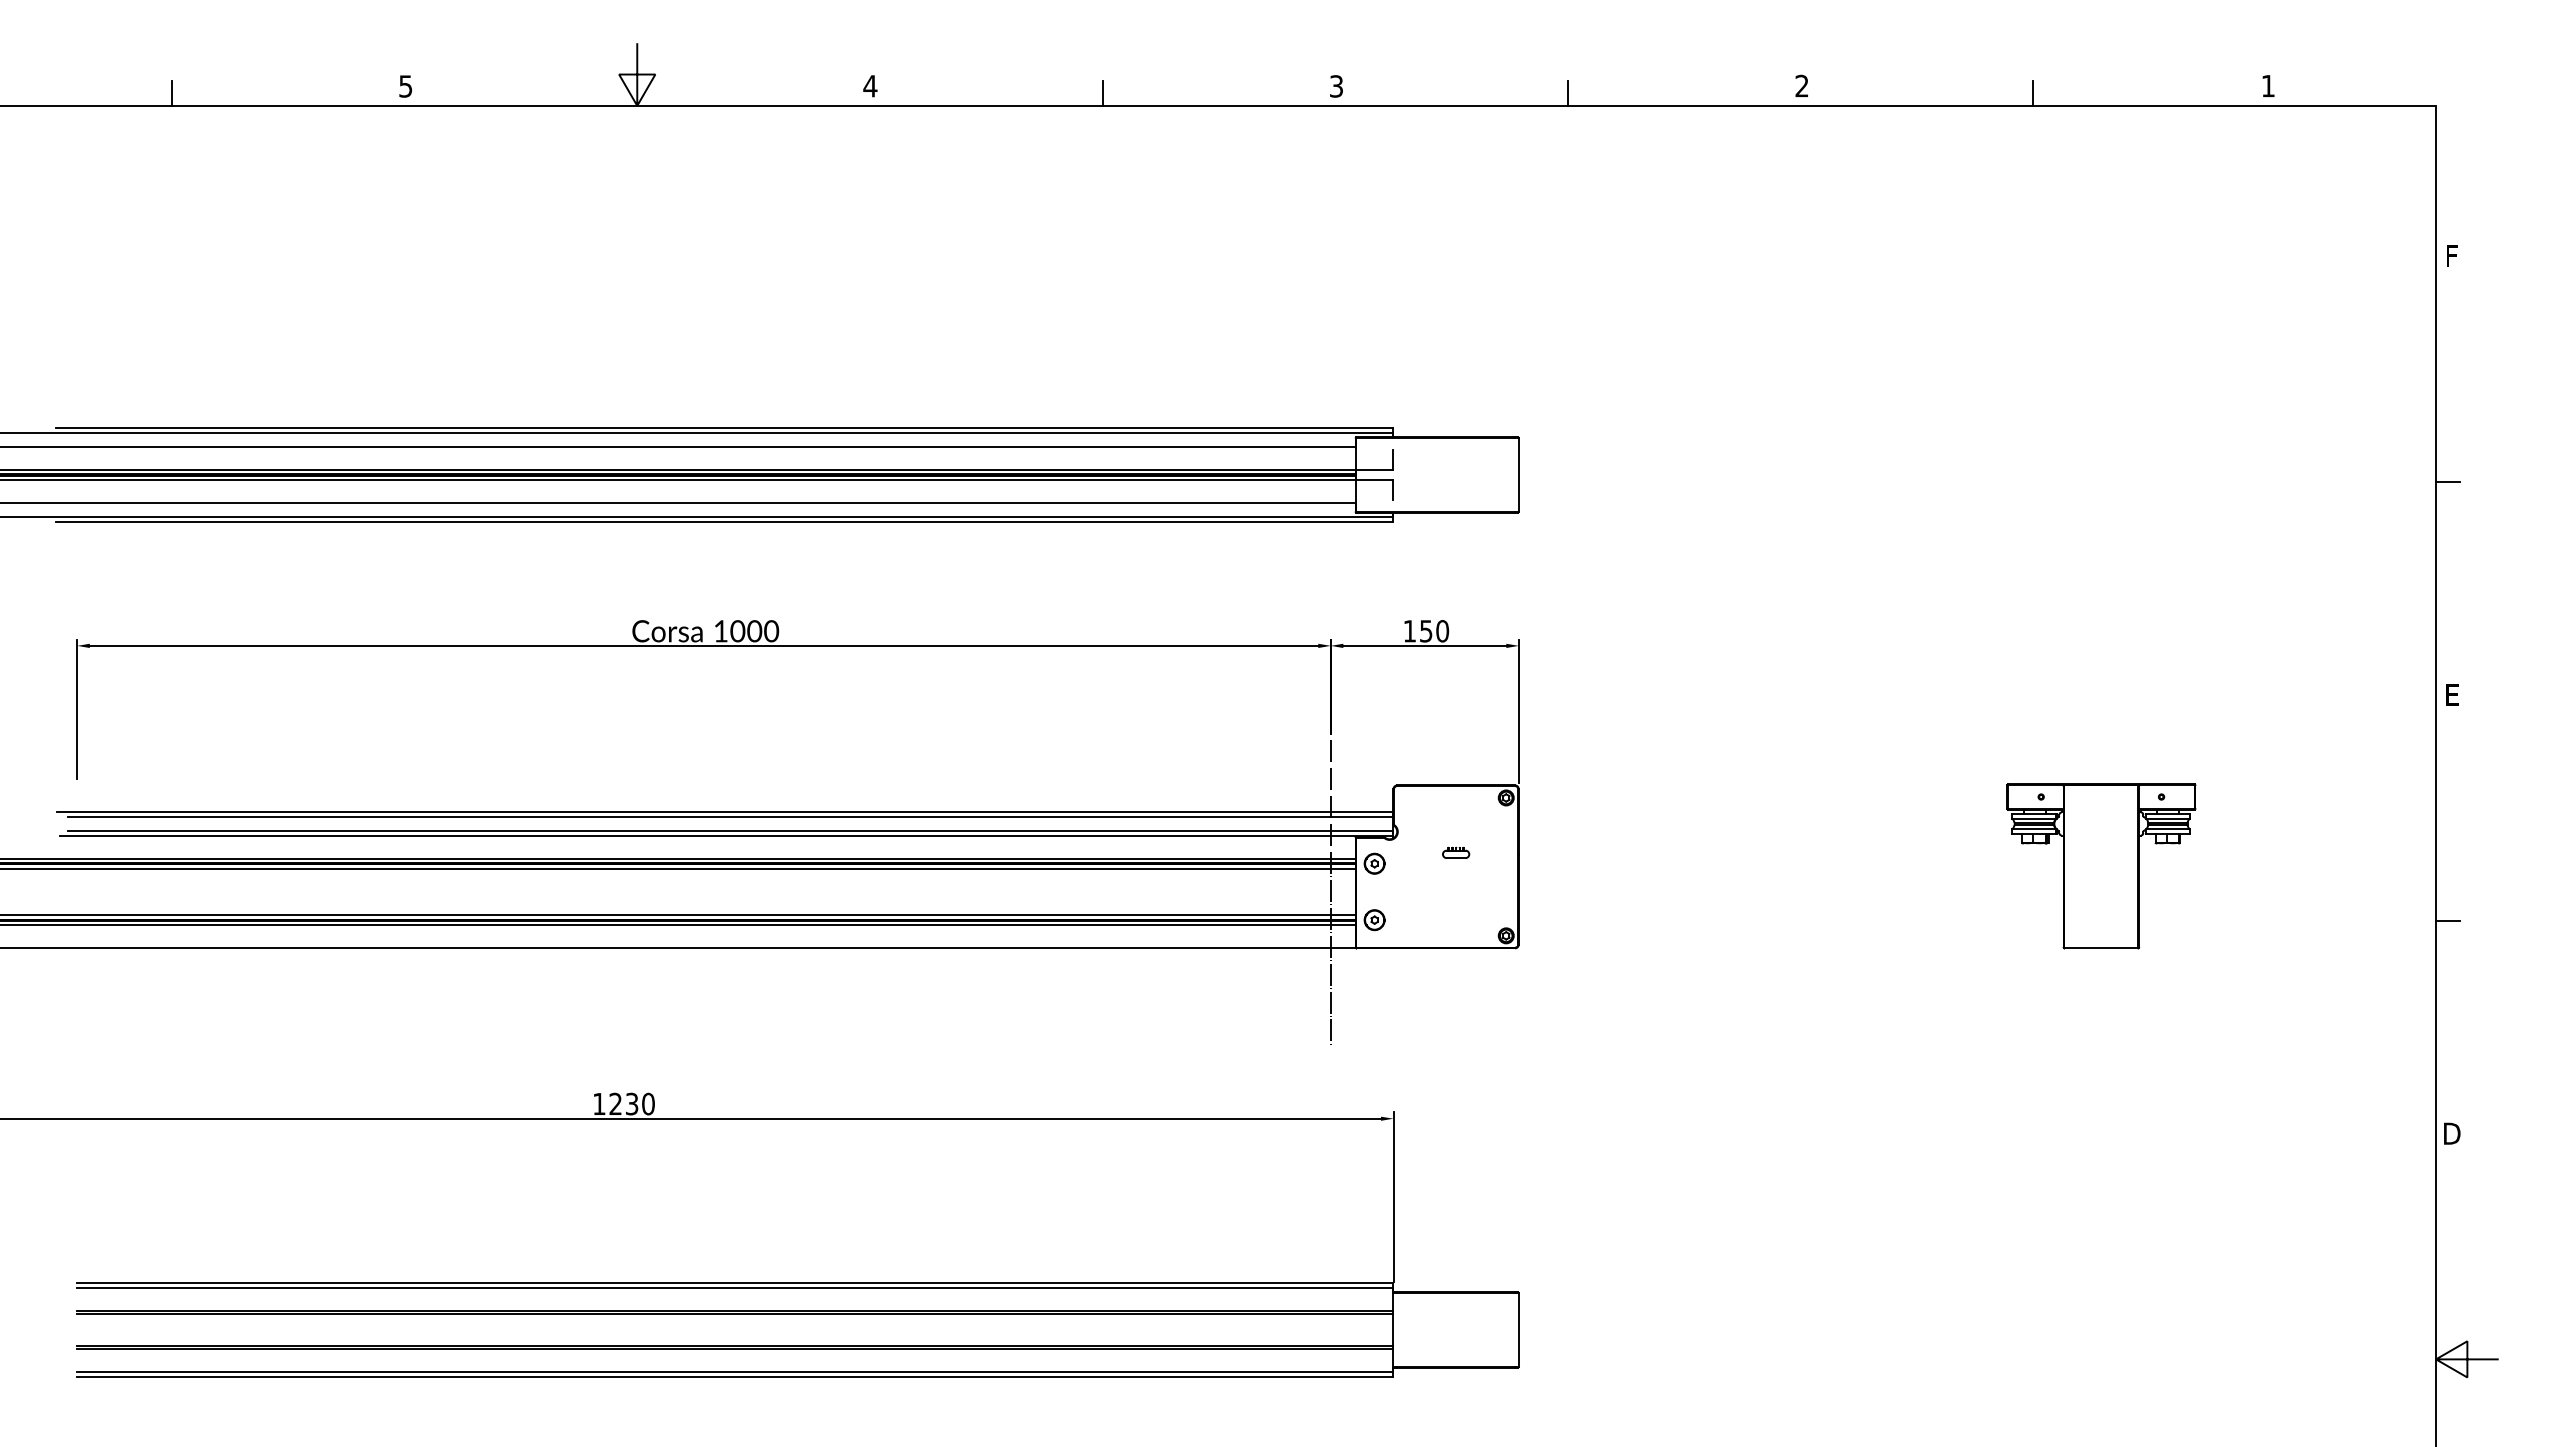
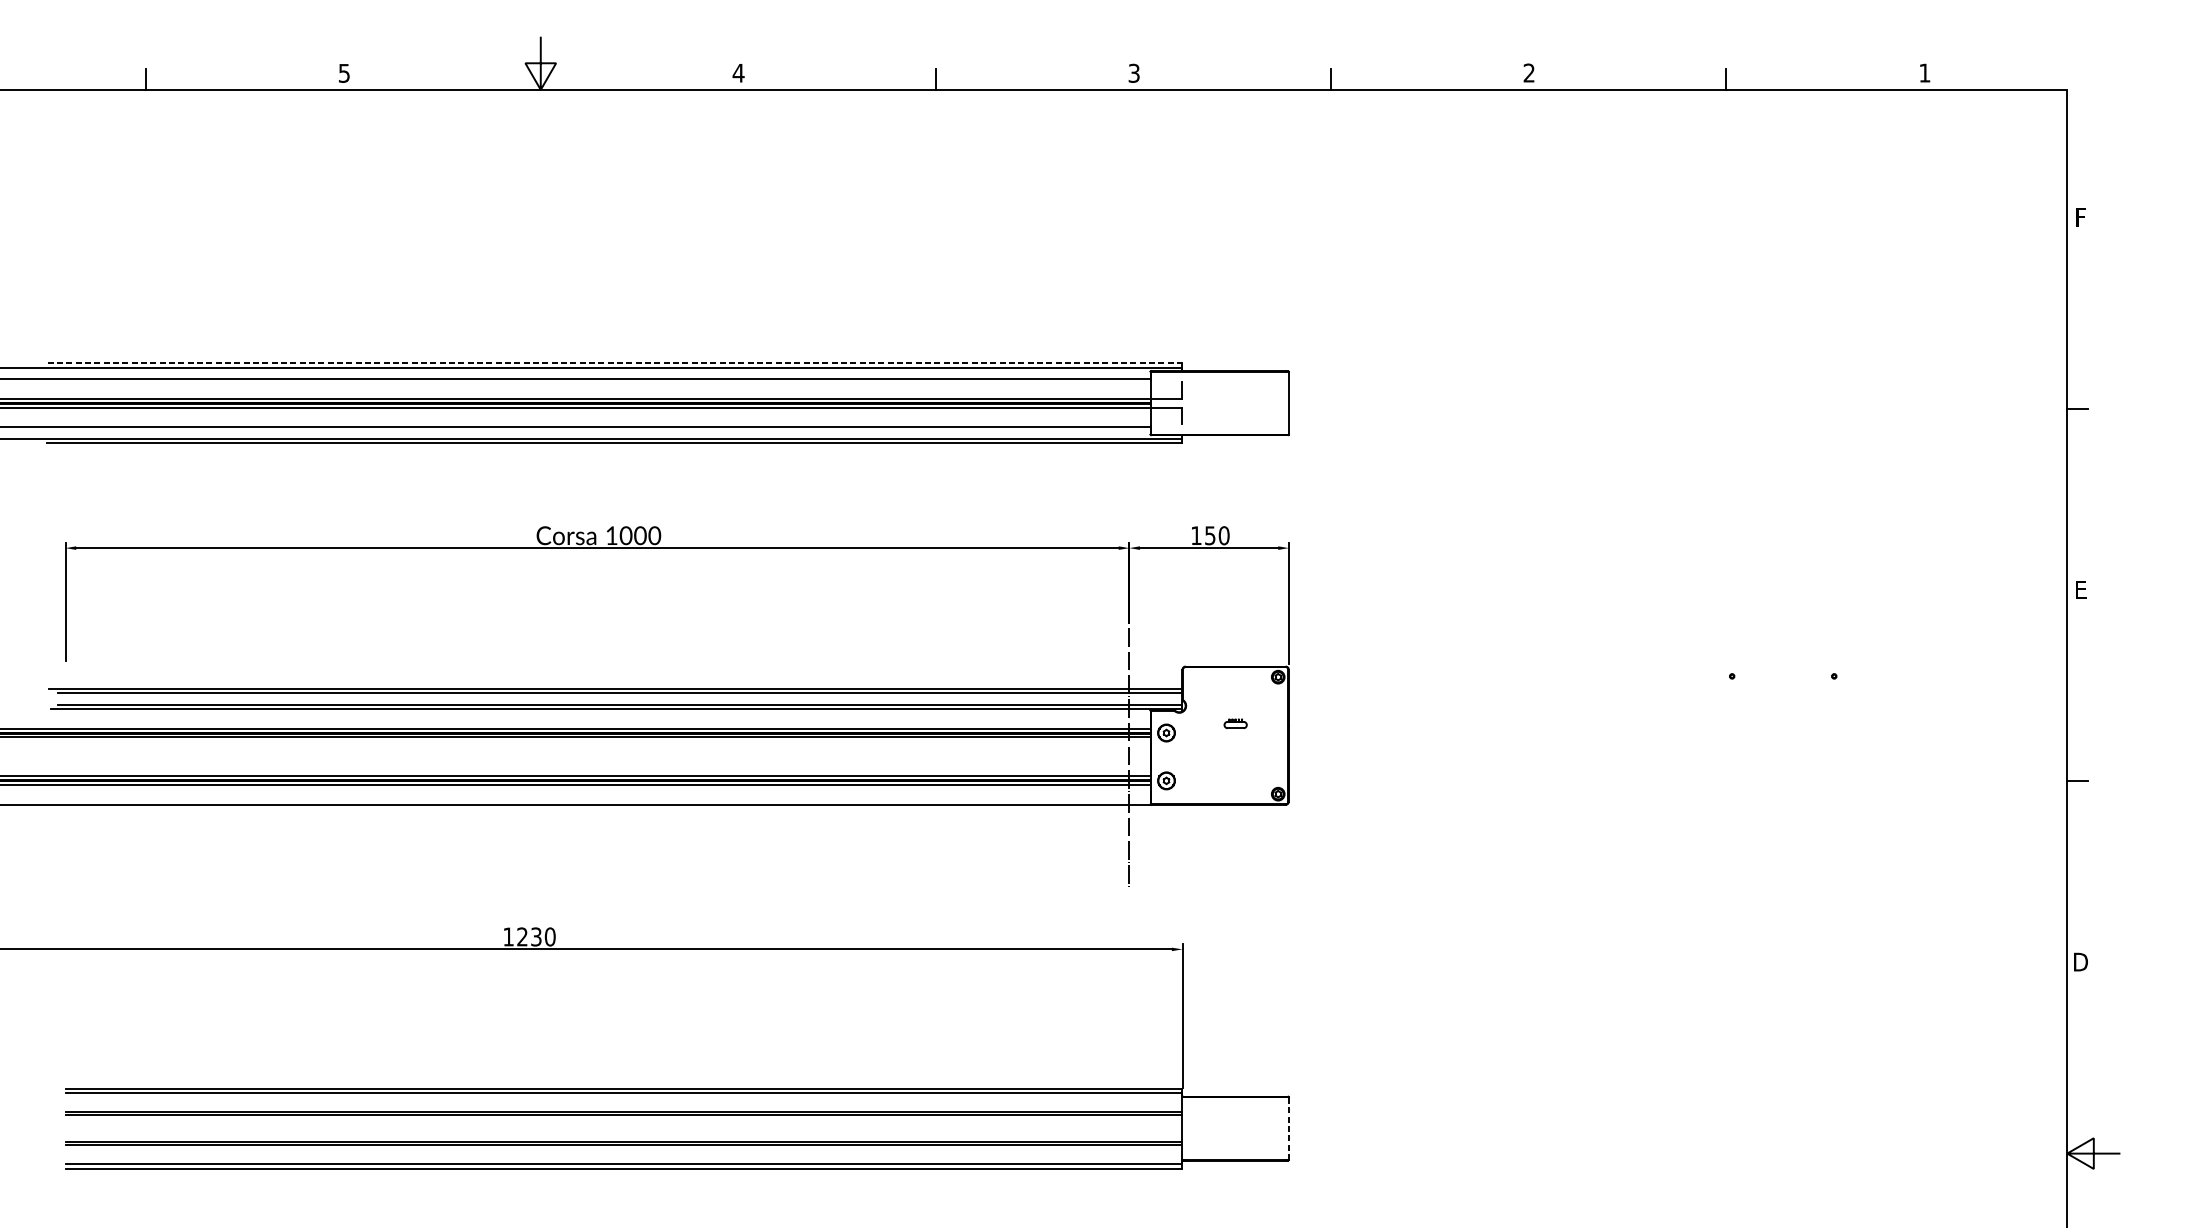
line: (724, 428) -> (614, 363), solid -> dashed
part: (2101, 866) -> (1783, 735), removed
line: (1518, 1329) -> (1288, 1128), solid -> dashed

